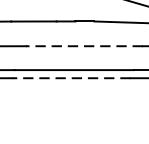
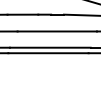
line: (84, 46) -> (57, 31), dashed -> solid
line: (71, 78) -> (48, 53), dashed -> solid

